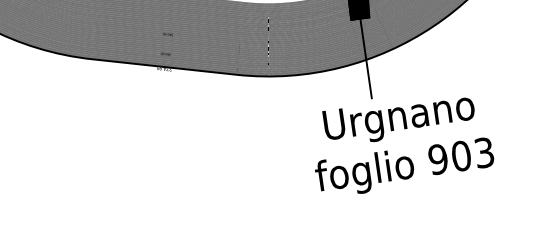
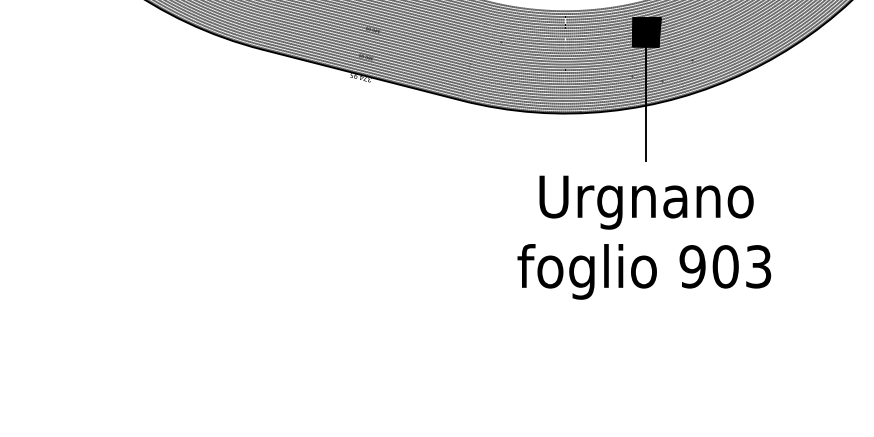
text: (401, 143) -> (644, 237), moved

